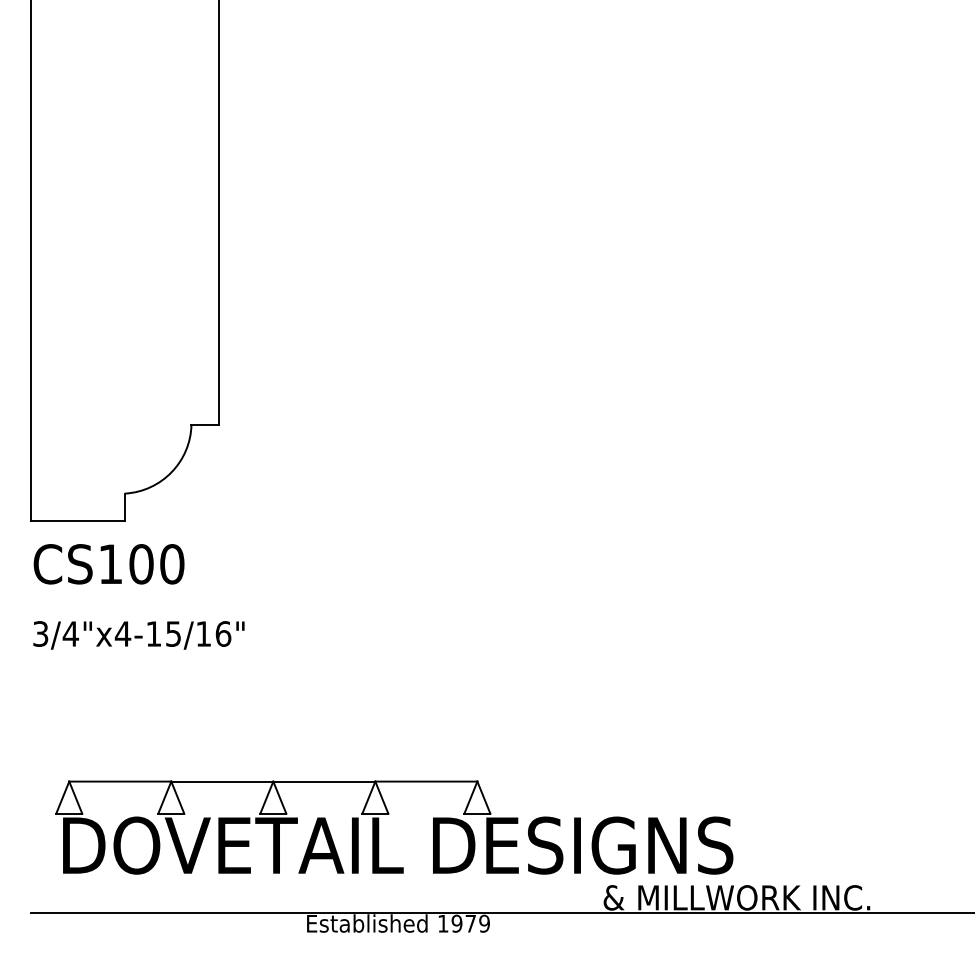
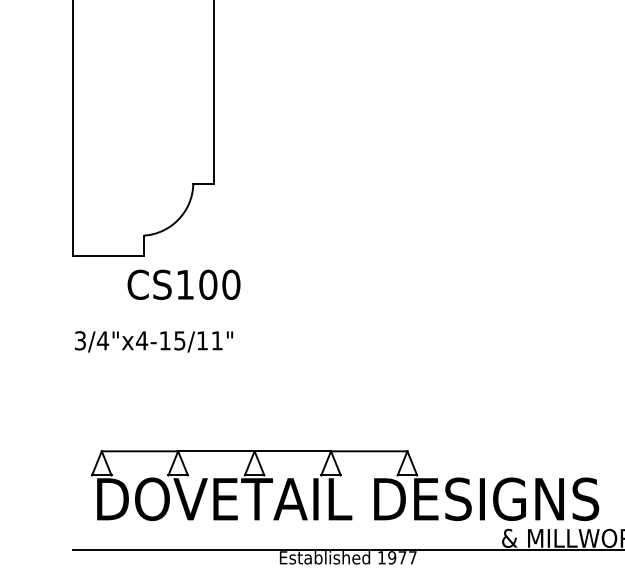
text: (108, 564) -> (183, 285), moved
text: (223, 633) -> (217, 340), 3/4"x4-15/16" -> 3/4"x4-15/11"
text: (484, 923) -> (412, 557), 1979 -> 1977

